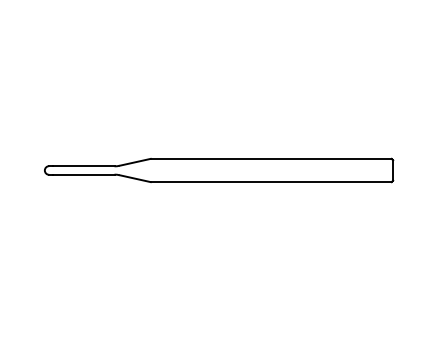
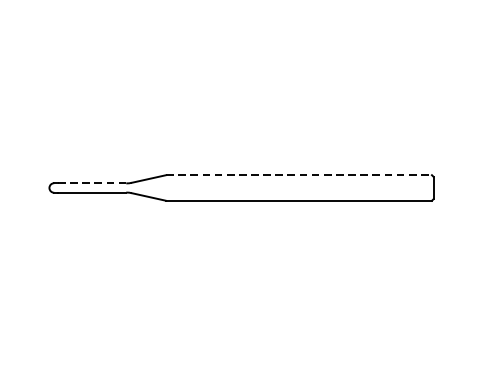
line: (271, 158) -> (299, 174), solid -> dashed
line: (83, 166) -> (92, 183), solid -> dashed

